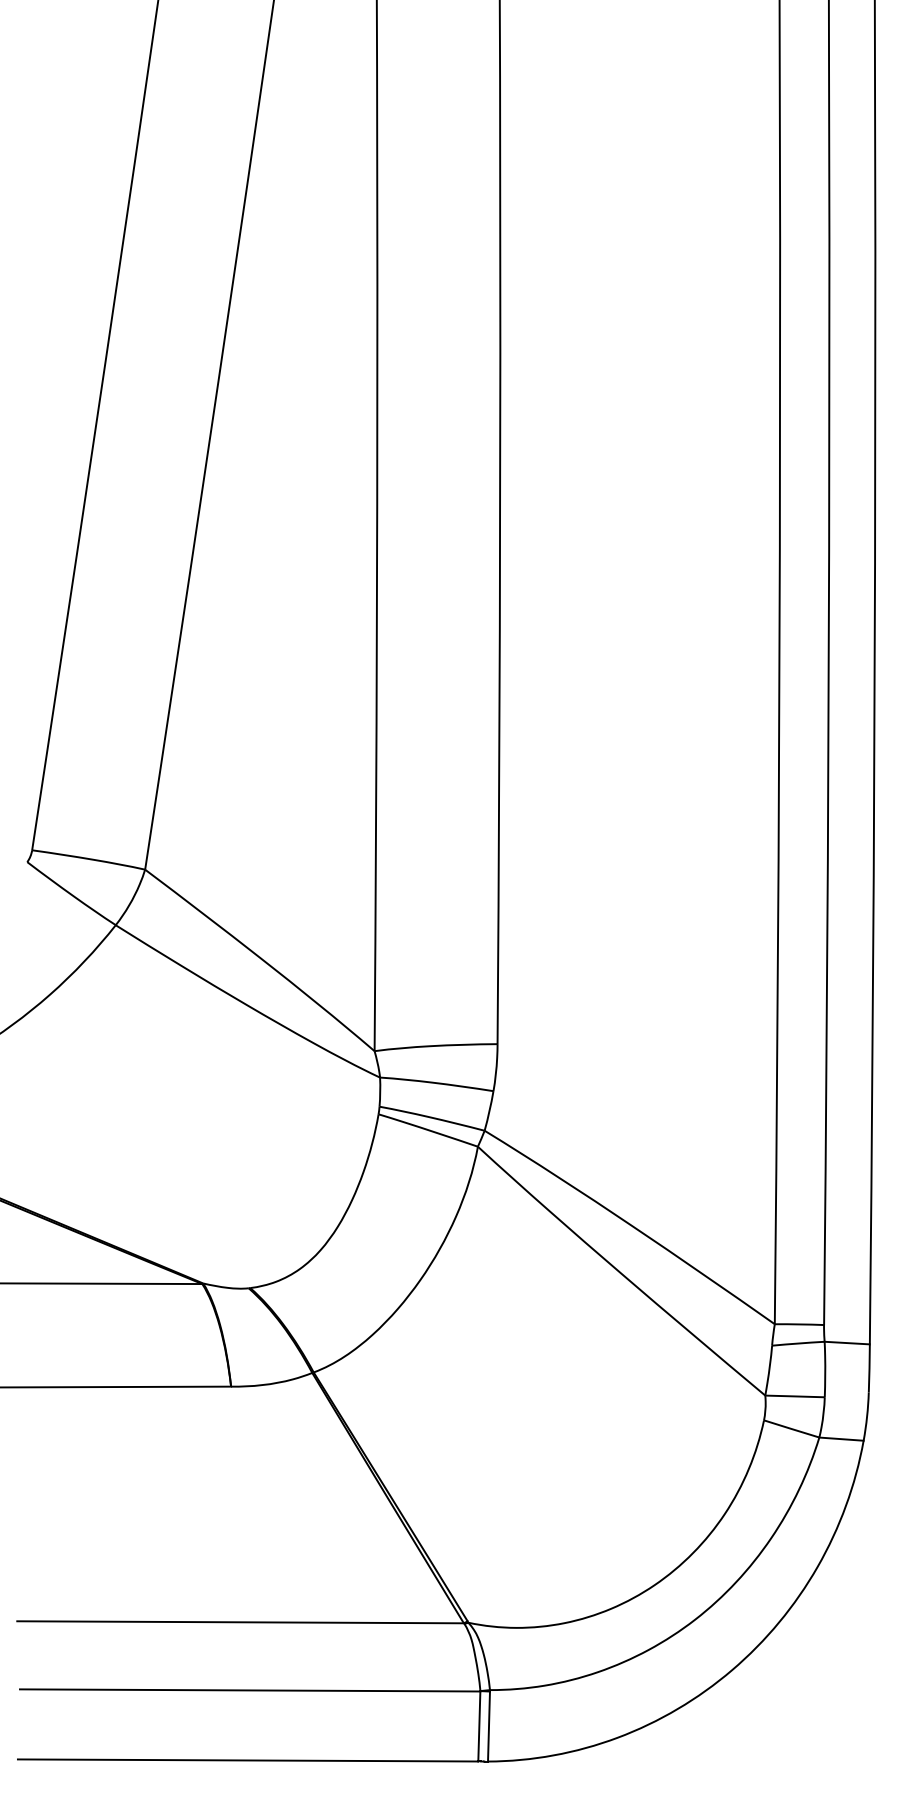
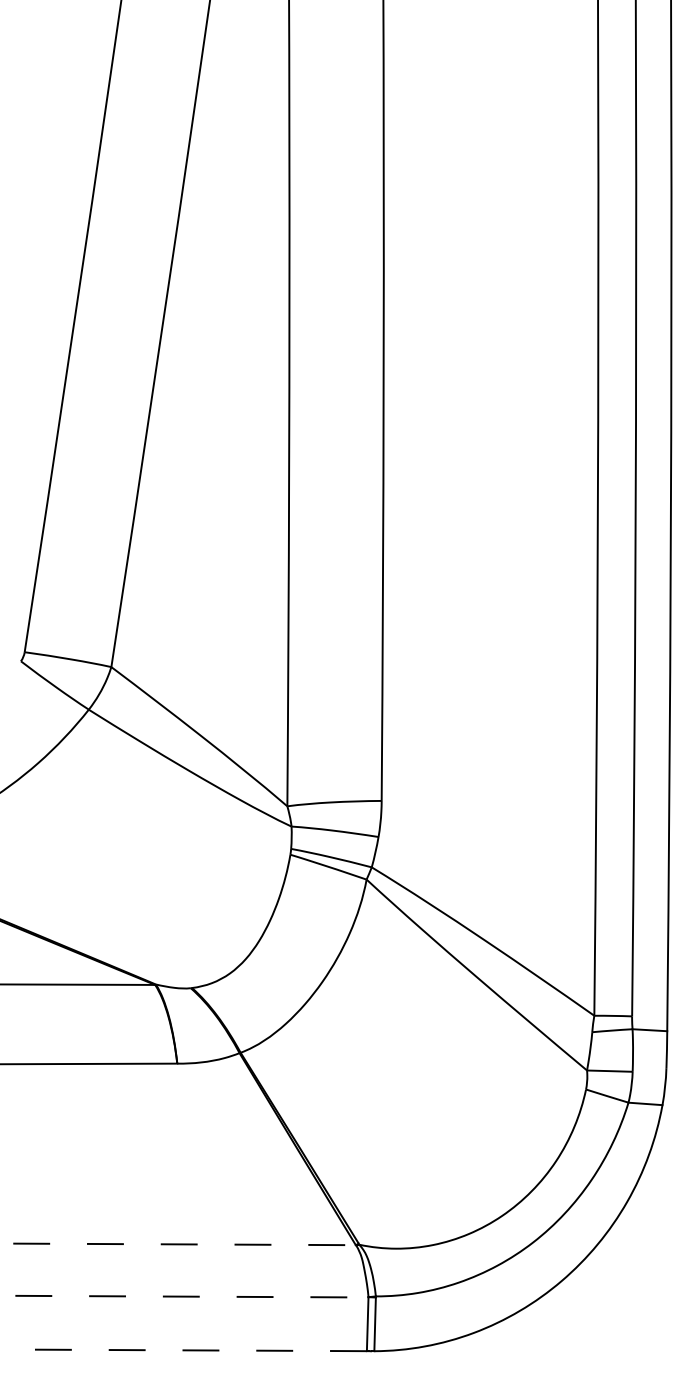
line: (241, 1622) -> (185, 1244), solid -> dashed
line: (249, 1690) -> (191, 1296), solid -> dashed
line: (248, 1760) -> (190, 1350), solid -> dashed

